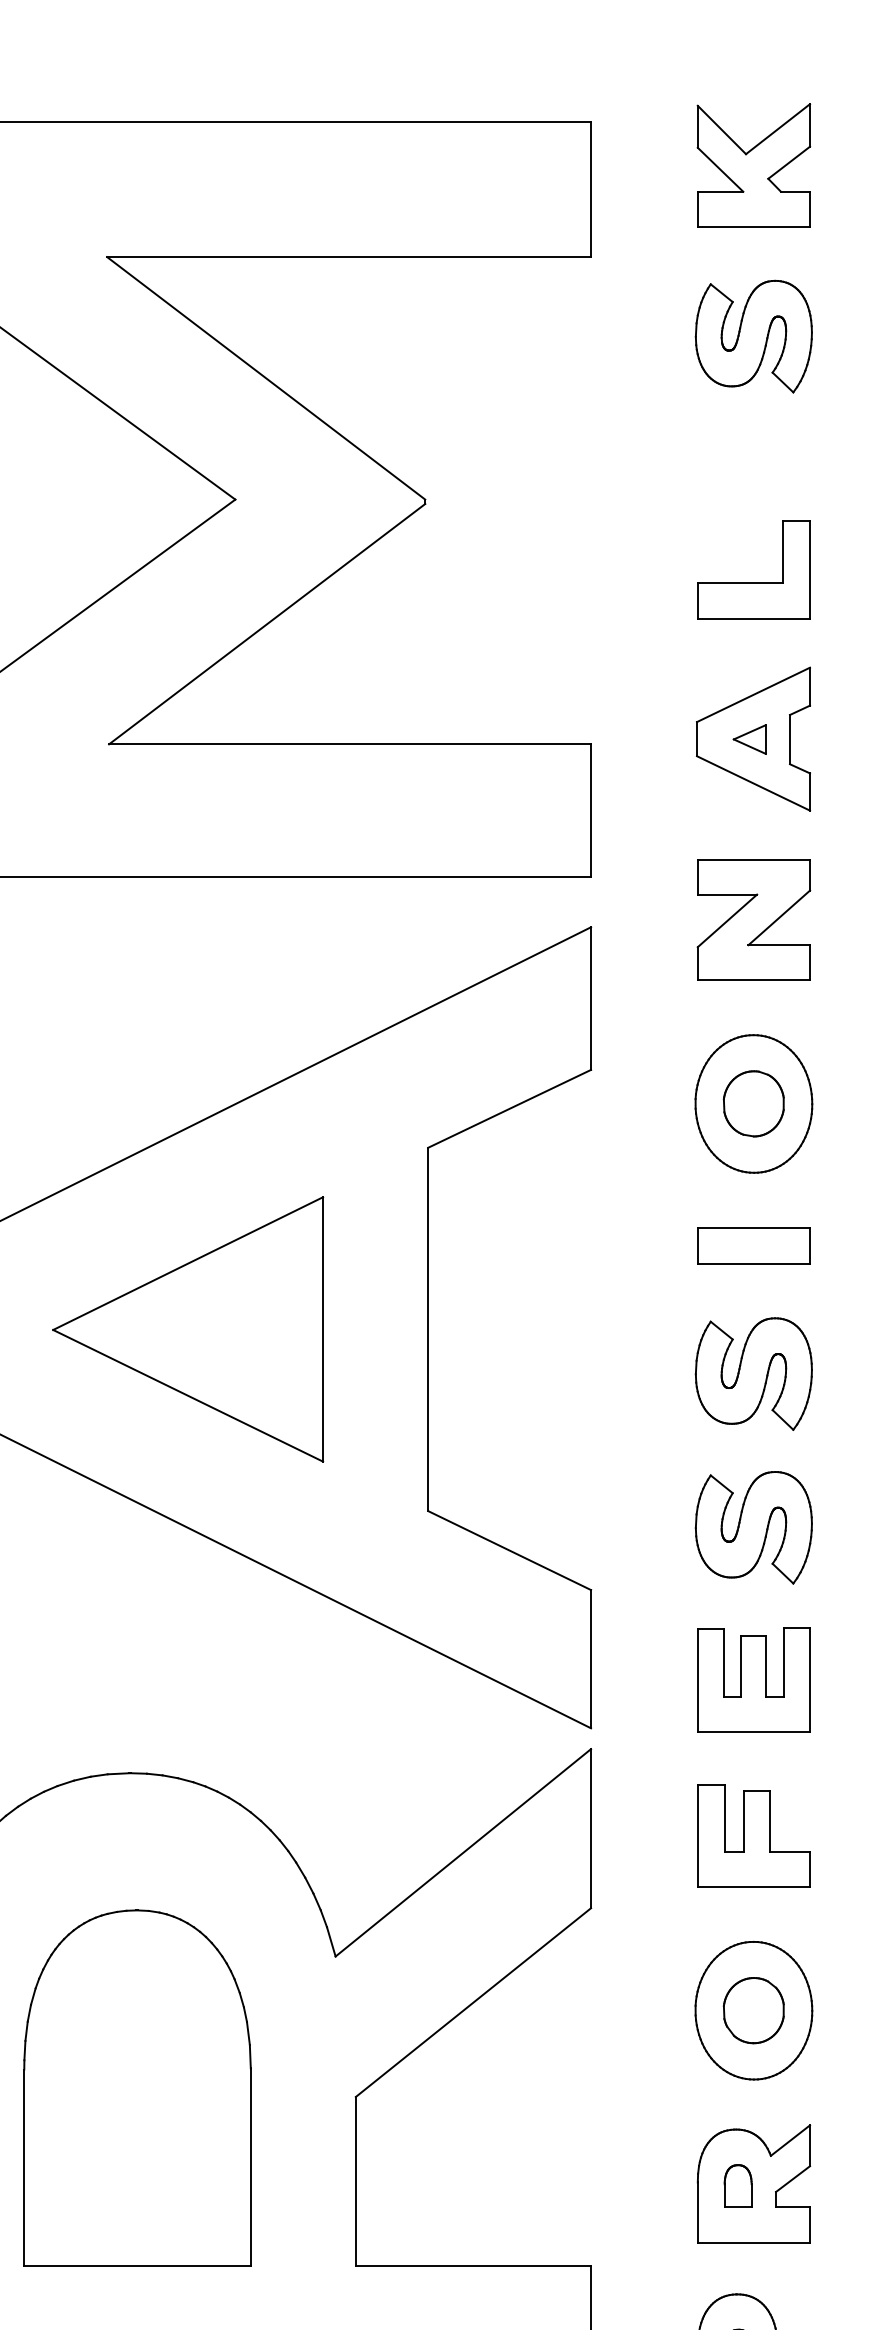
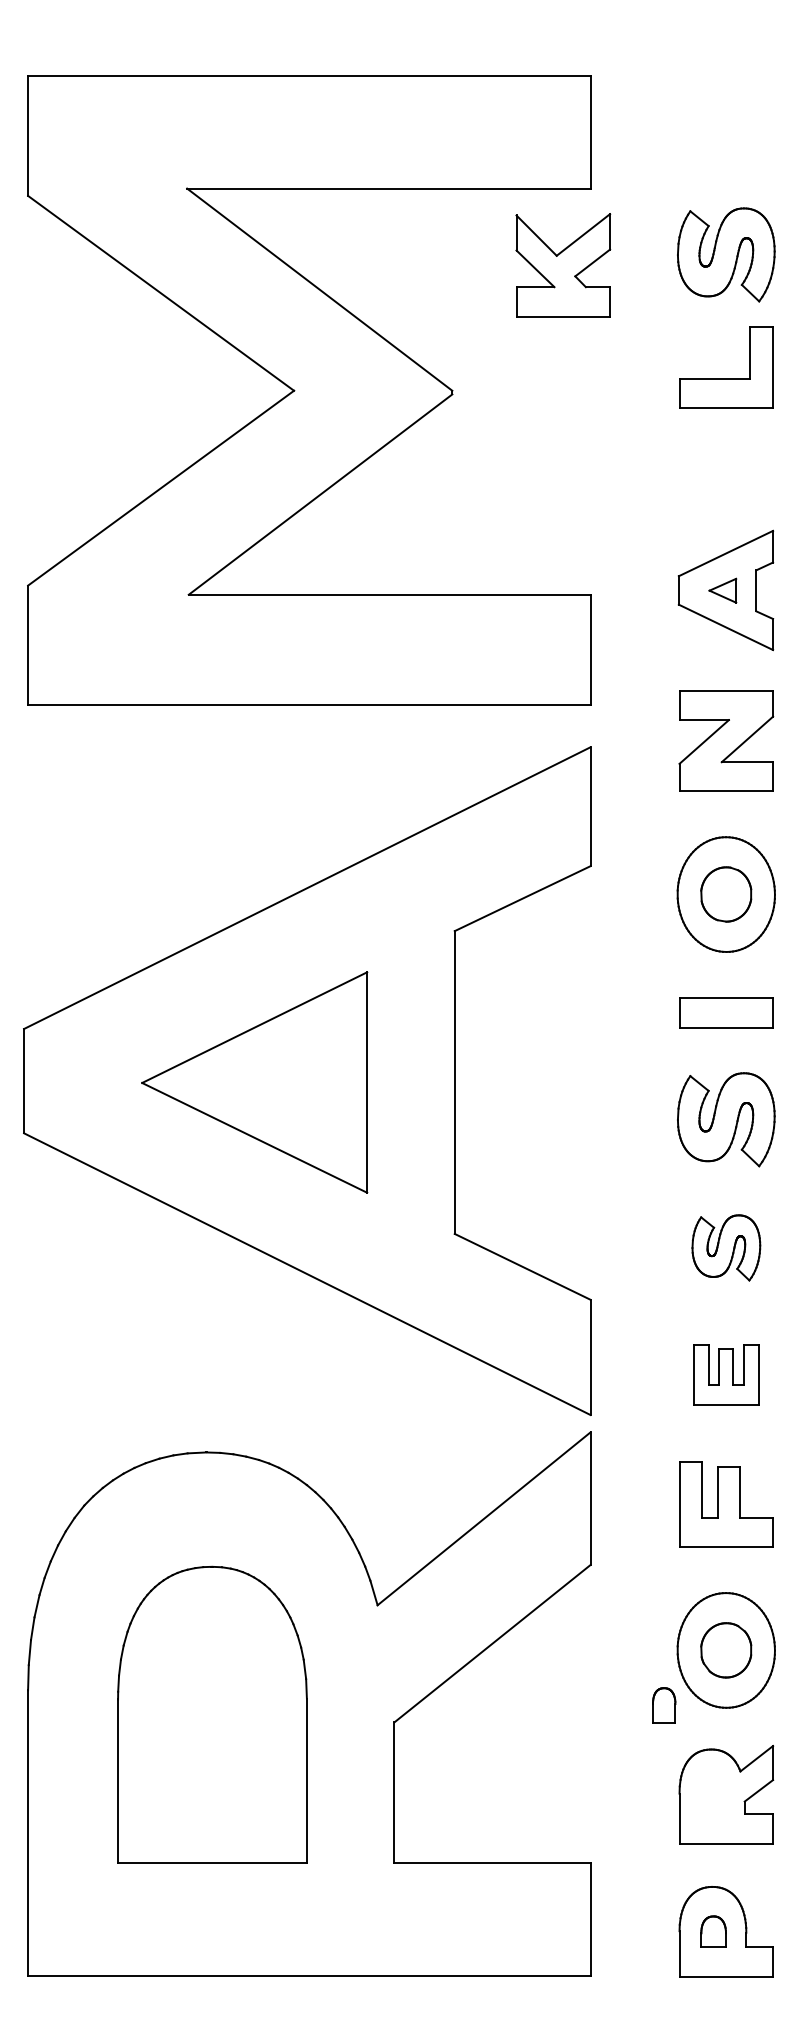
part: (754, 165) -> (563, 265), moved
part: (754, 583) -> (726, 378), moved
part: (754, 1527) -> (726, 1247), size x0.7
part: (754, 1679) -> (726, 1374), size x0.7
part: (738, 2185) -> (664, 1705), moved

